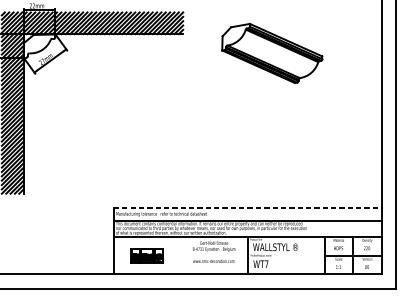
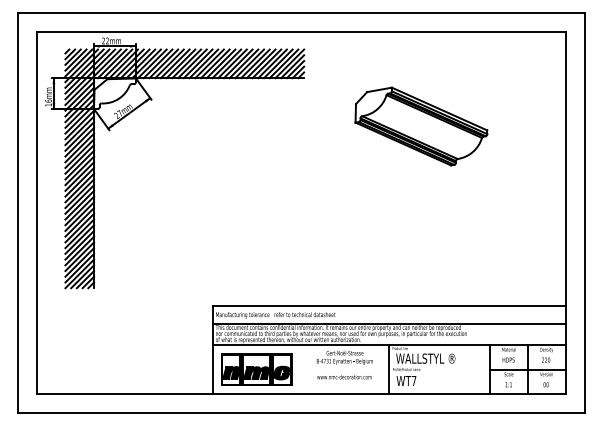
part: (272, 53) -> (421, 126), moved
line: (248, 207) -> (389, 306), dashed -> solid
part: (147, 255) -> (256, 369), size x1.67

